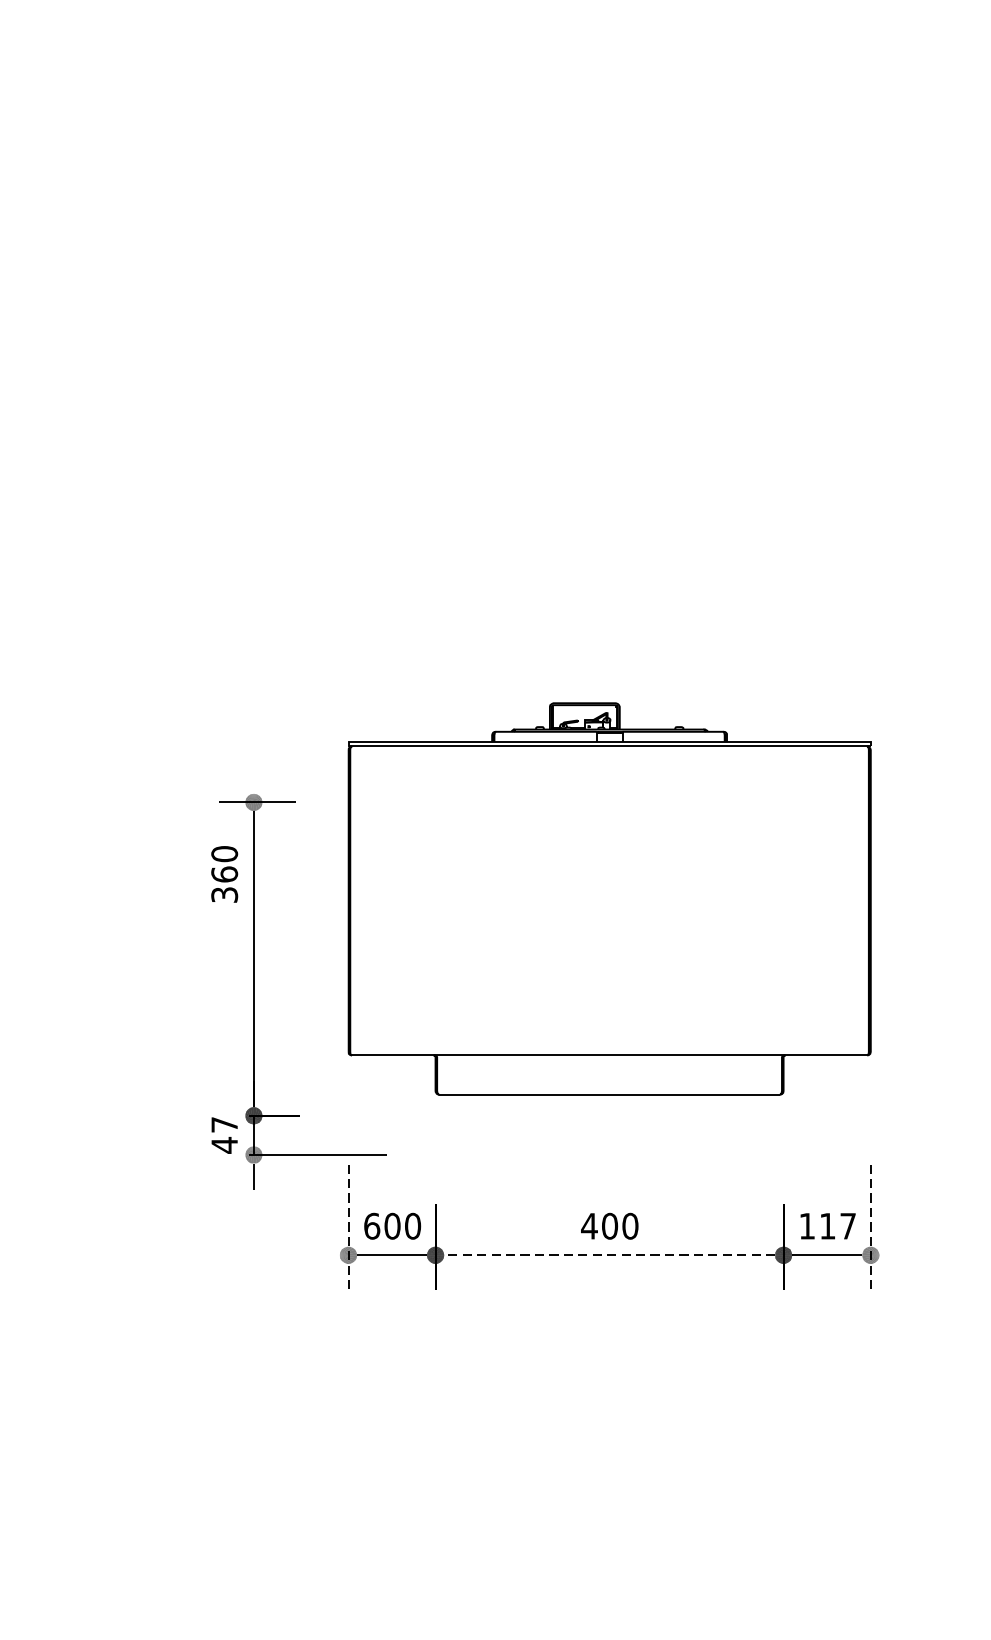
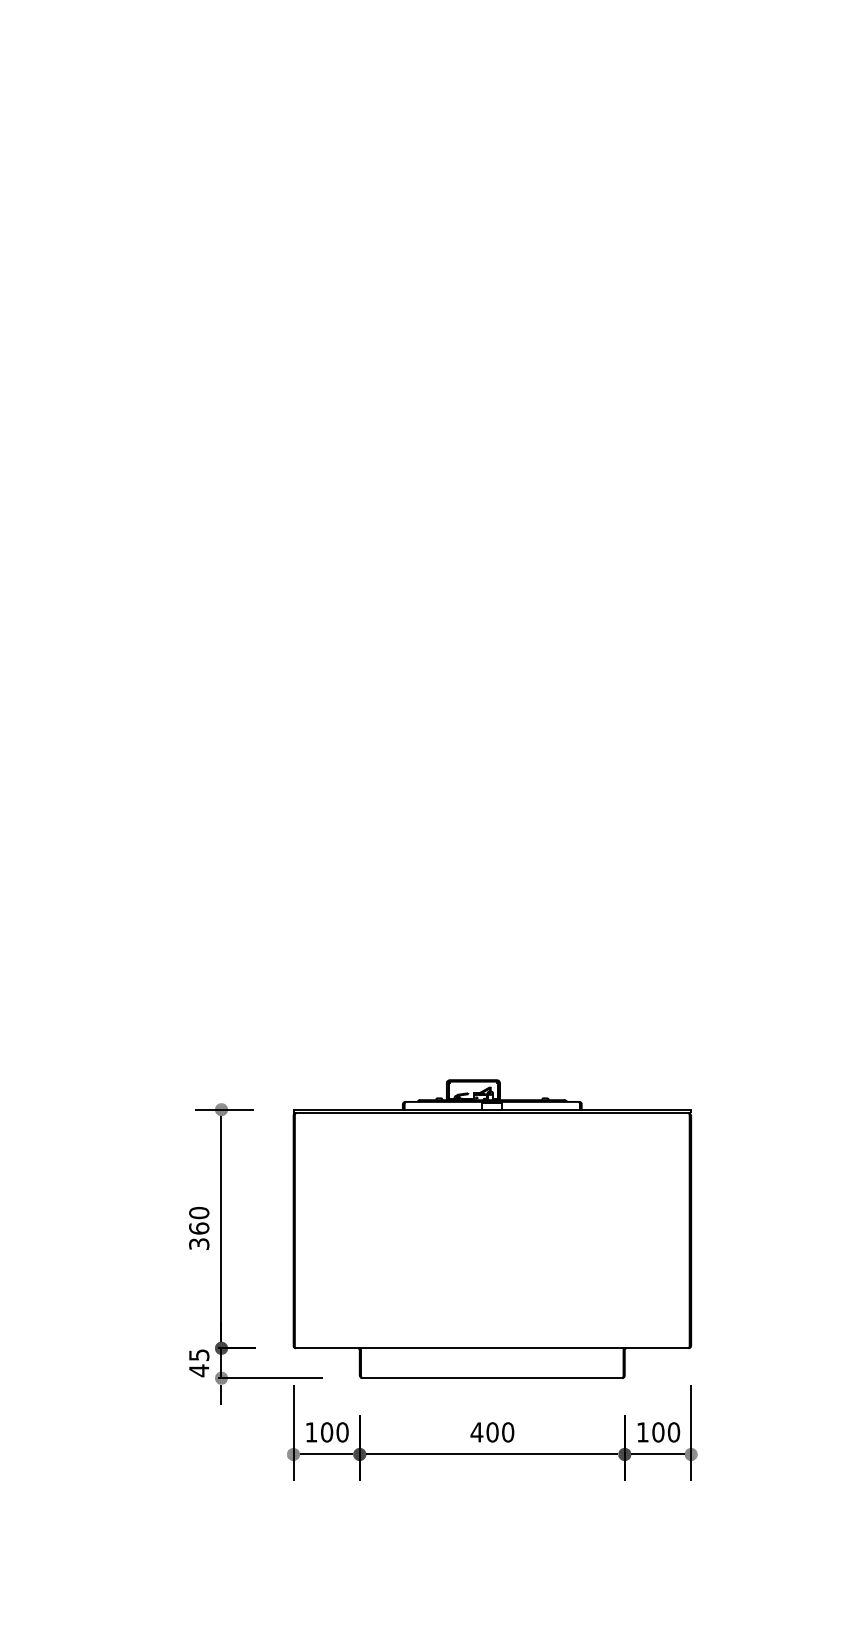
text: (225, 874) -> (199, 1228), moved
part: (609, 898) -> (492, 1228), moved
text: (225, 1123) -> (199, 1354), 47 -> 45
text: (372, 1226) -> (311, 1432), 600 -> 100
text: (838, 1226) -> (666, 1432), 117 -> 100
line: (348, 1227) -> (293, 1433), dashed -> solid
line: (871, 1227) -> (691, 1433), dashed -> solid
line: (608, 1255) -> (491, 1454), dashed -> solid

